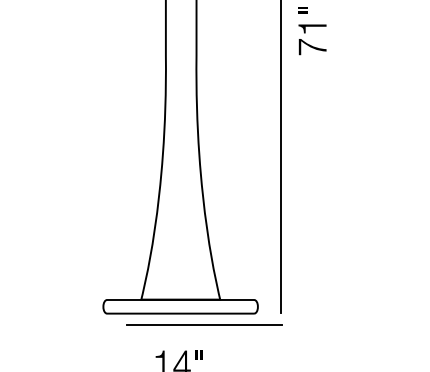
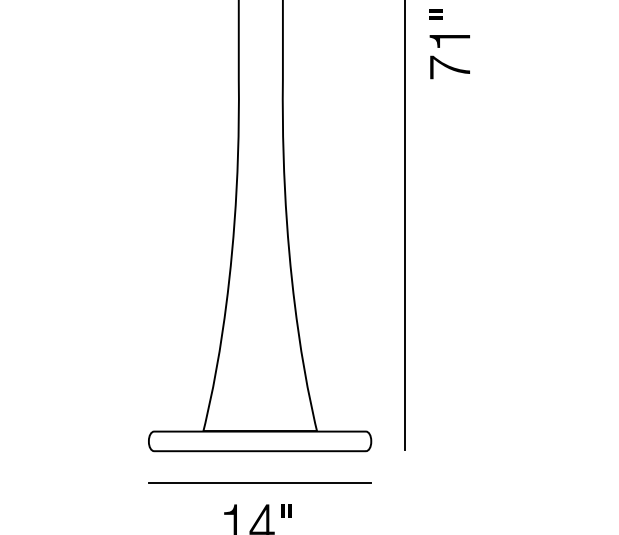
line: (204, 324) -> (259, 482), moved

